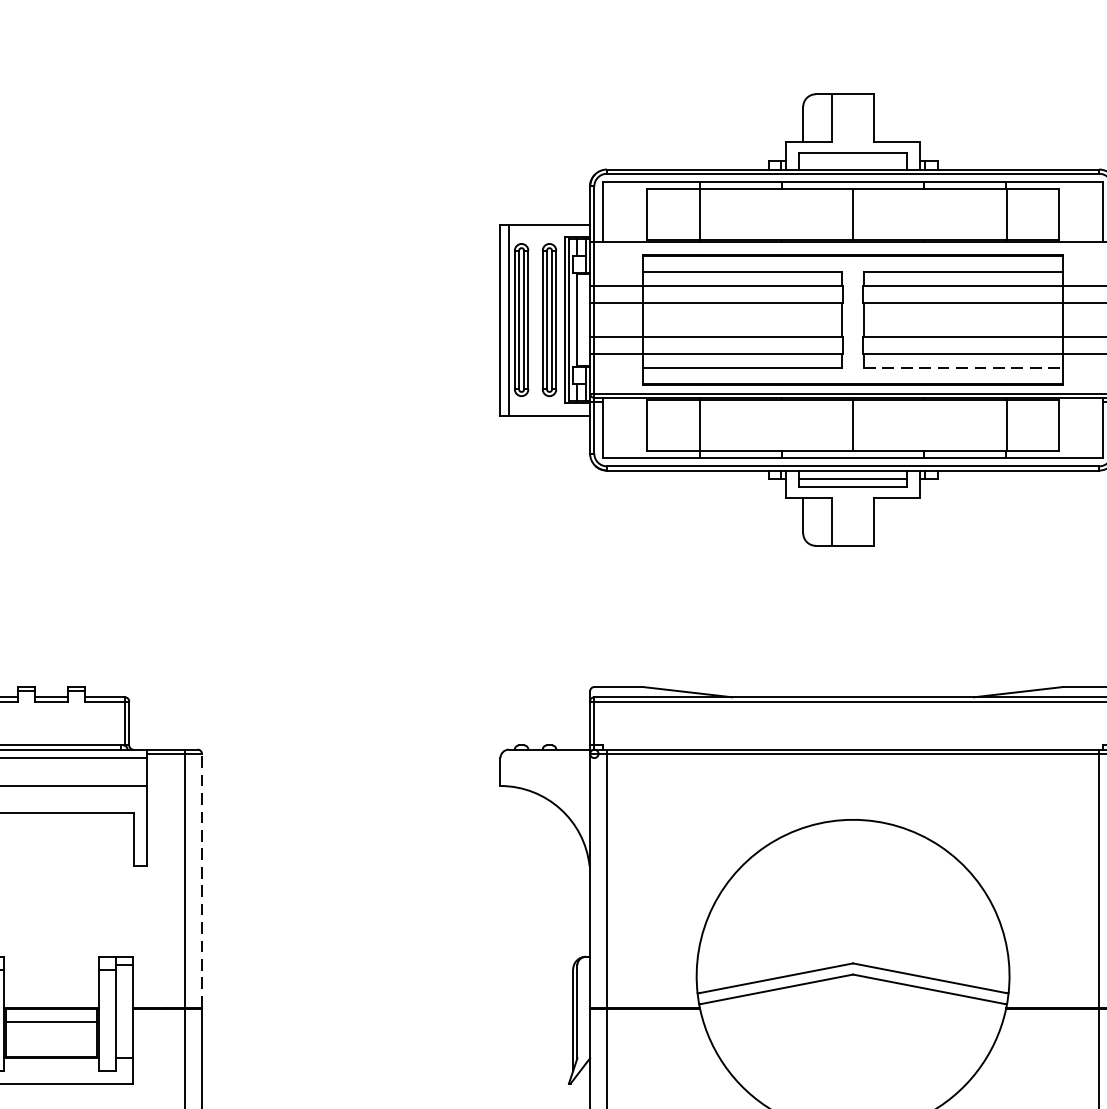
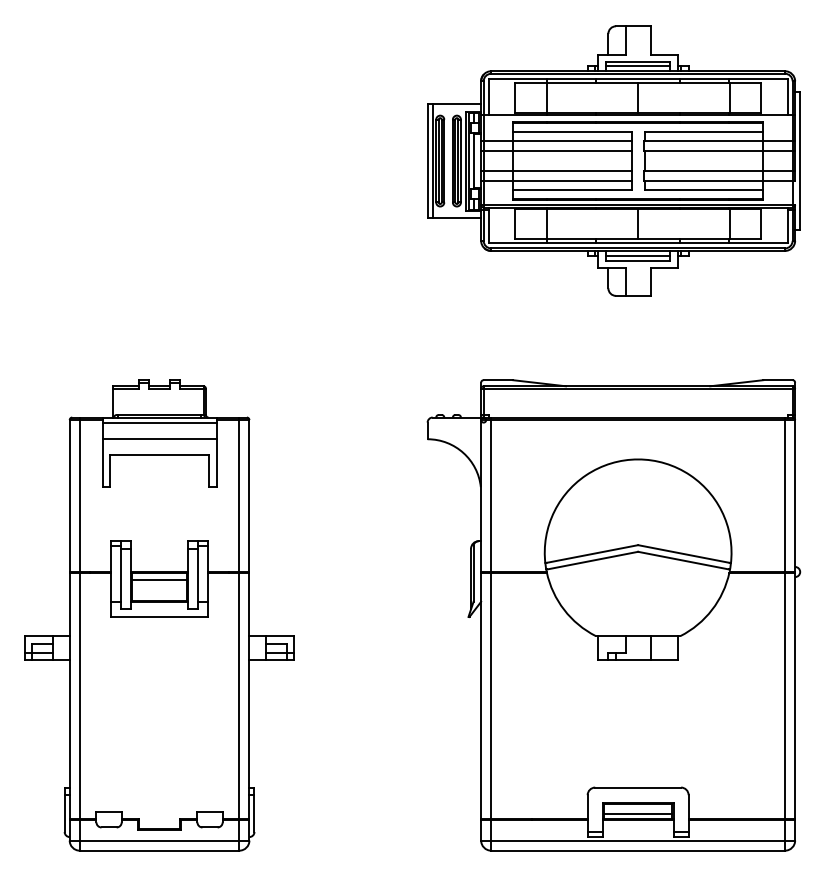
line: (852, 161) -> (637, 66), added
line: (964, 367) -> (704, 189), dashed -> solid
line: (202, 880) -> (249, 495), dashed -> solid

